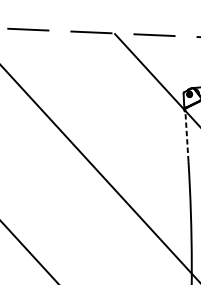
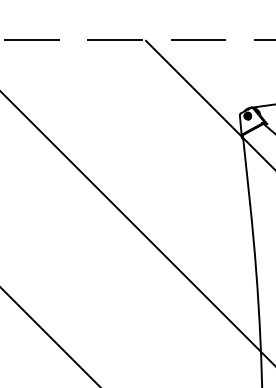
line: (186, 134) -> (246, 169), dashed -> solid

